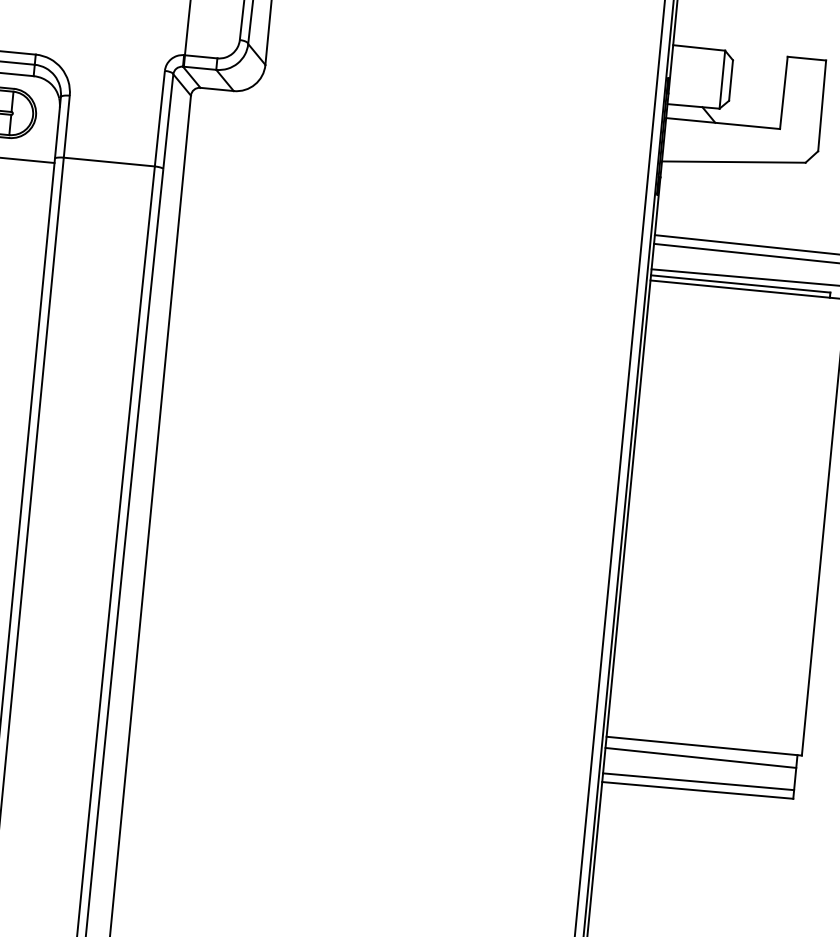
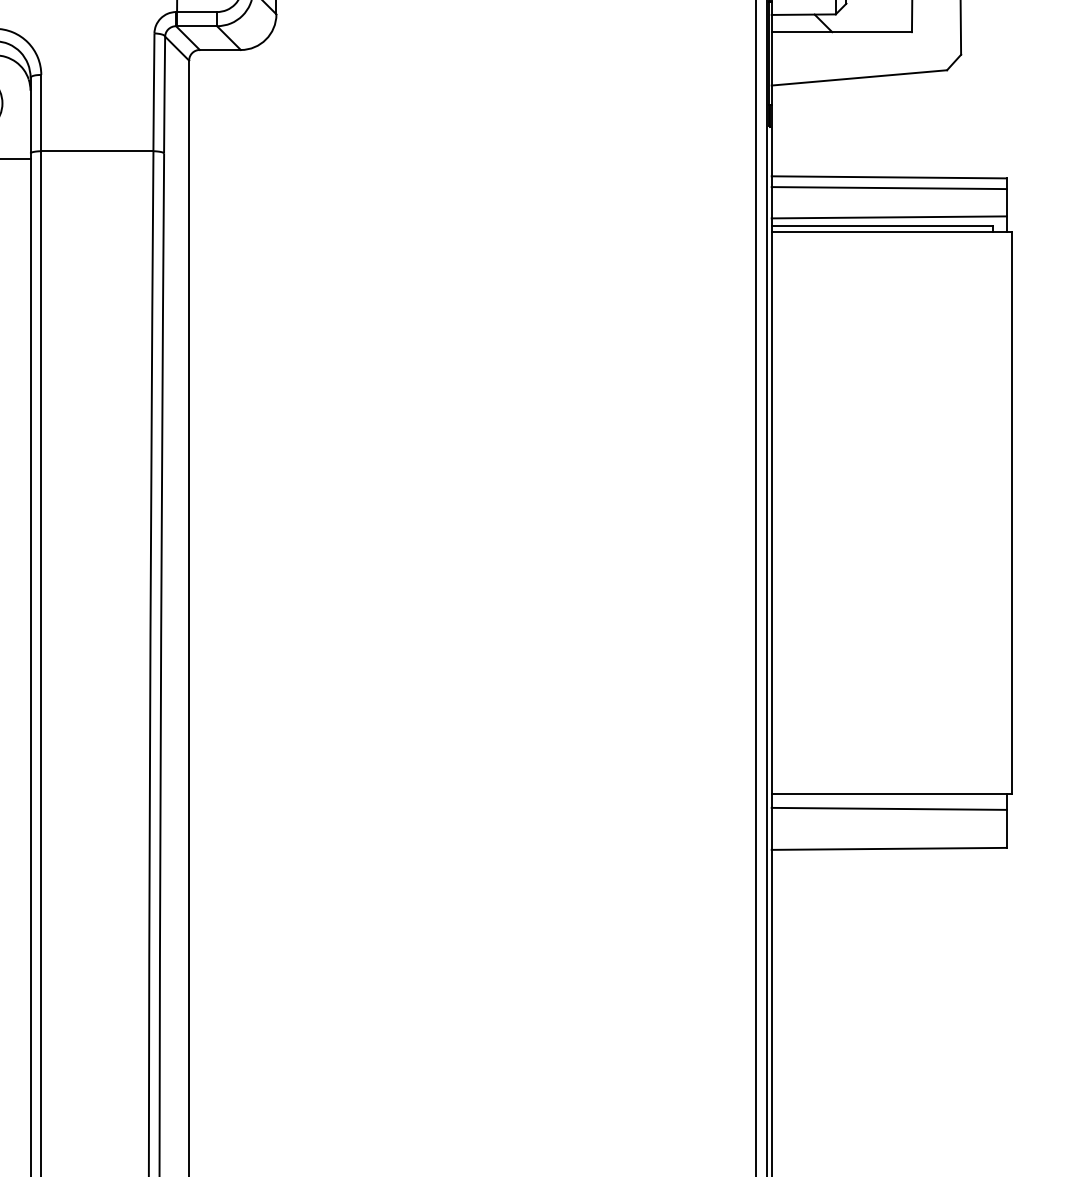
line: (697, 781) -> (888, 838), removed

